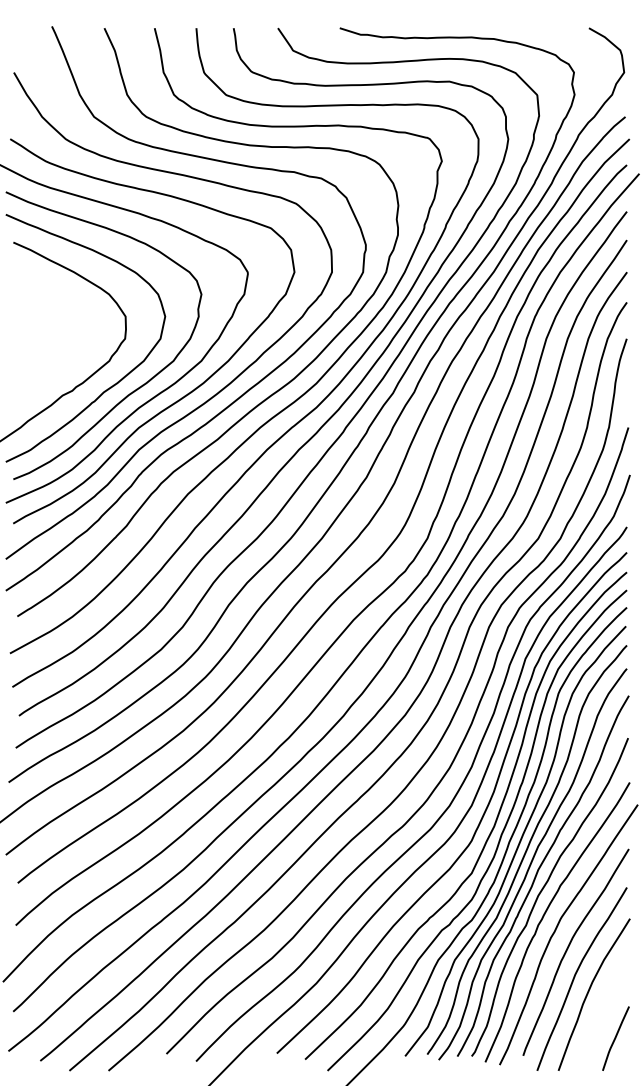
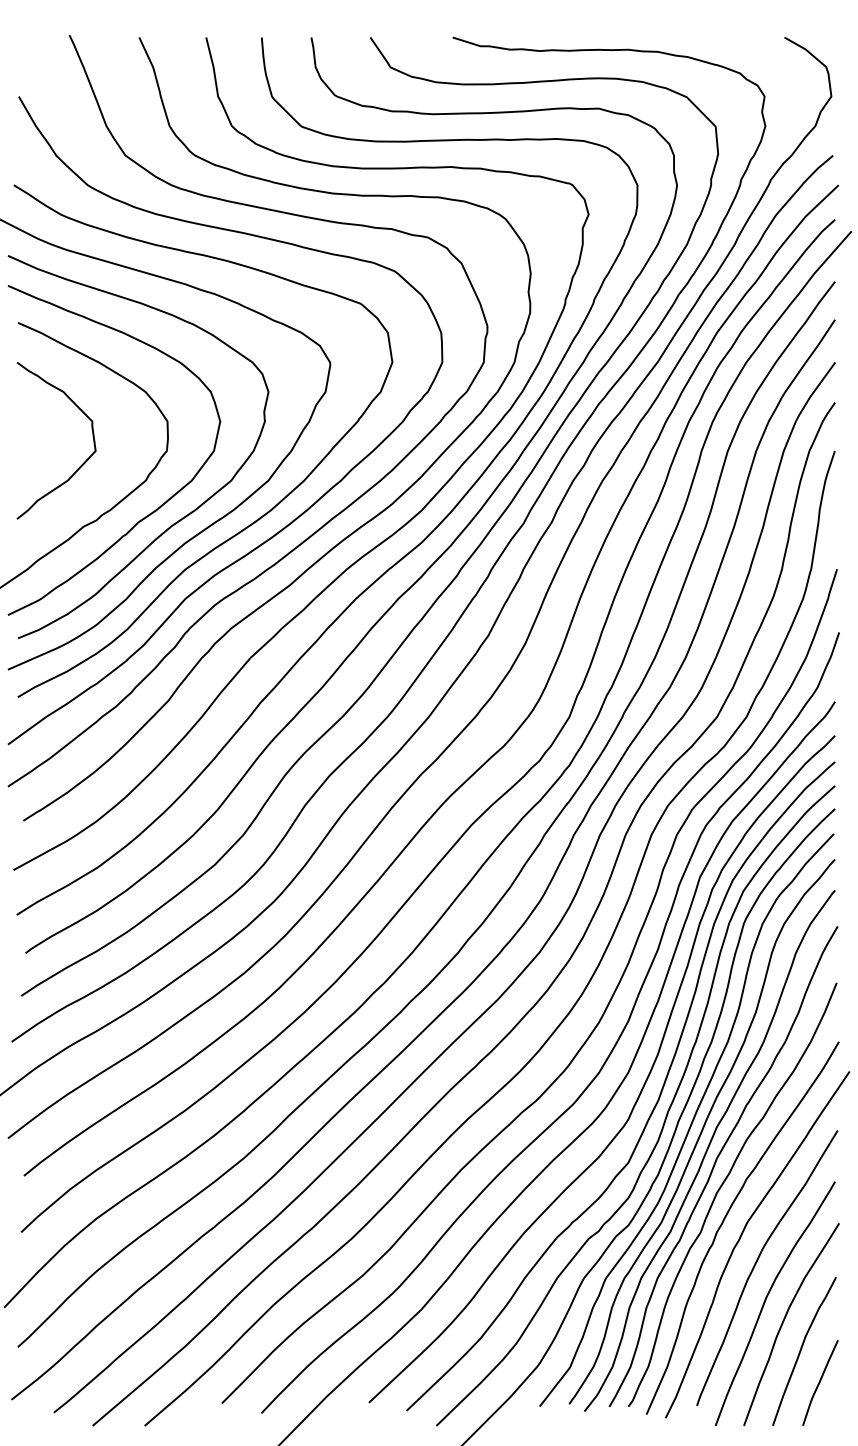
curve: (64, 344) -> (86, 458), added
curve: (602, 1013) -> (802, 1349), added

